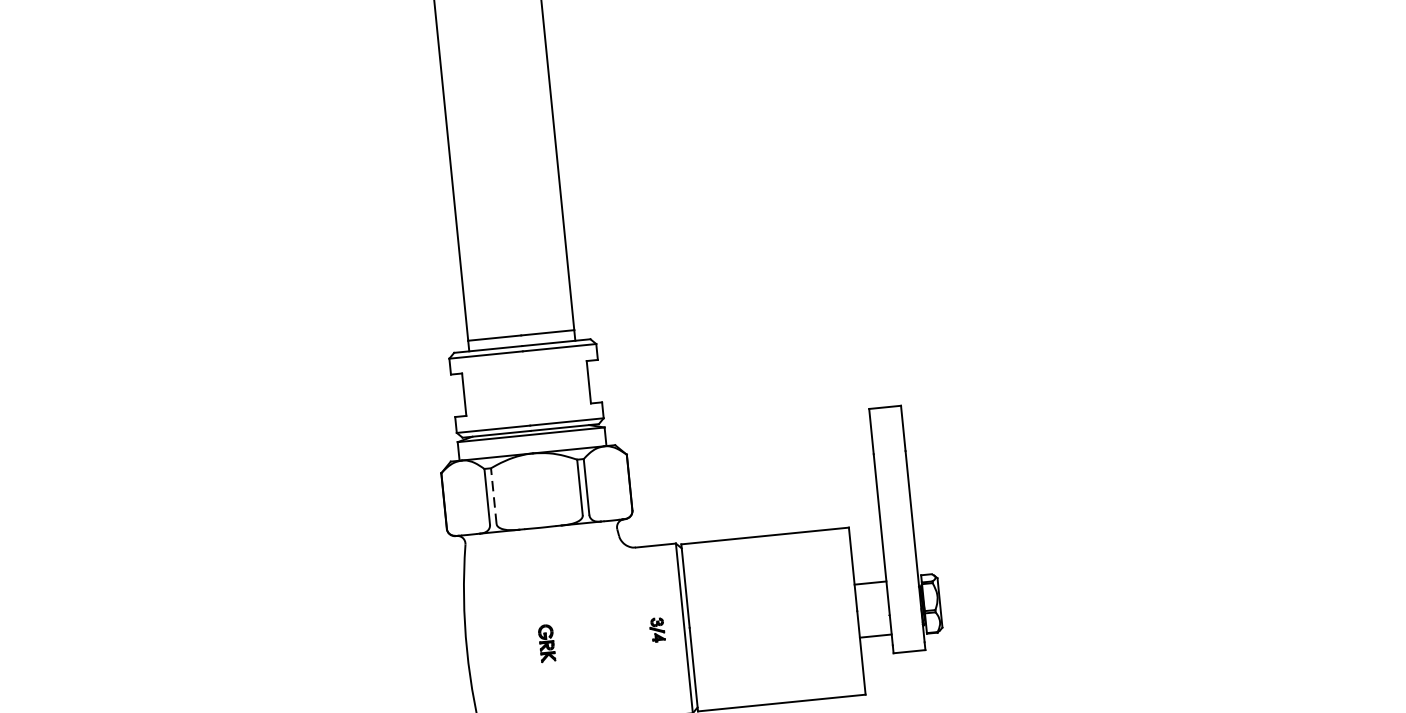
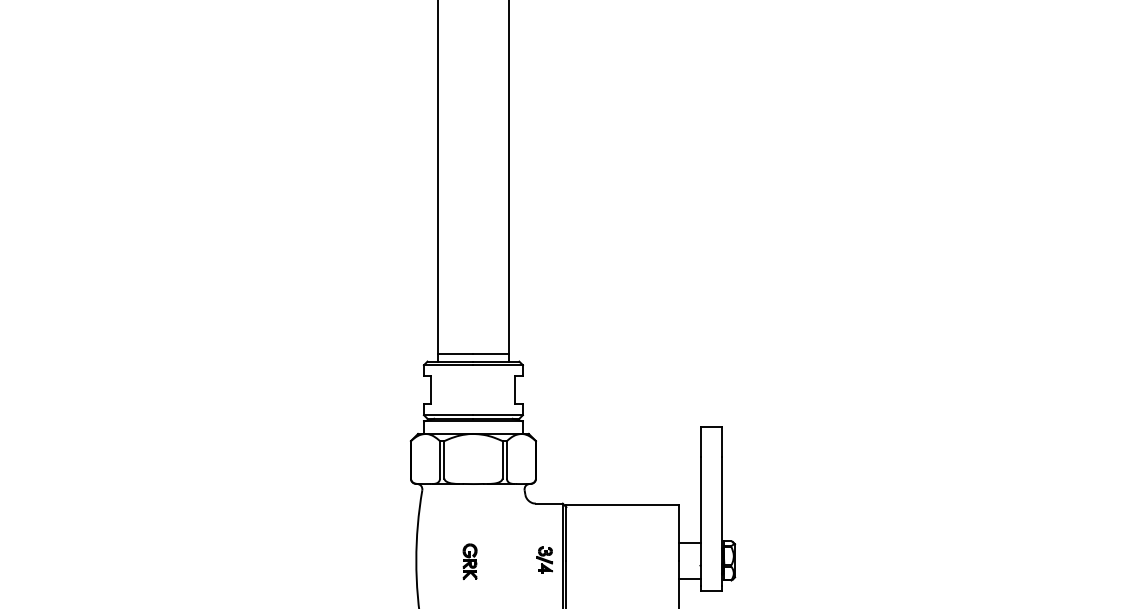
line: (493, 495) -> (444, 459), dashed -> solid
part: (657, 629) -> (544, 559), size x1.67
part: (546, 643) -> (469, 561), size x1.43

